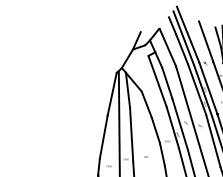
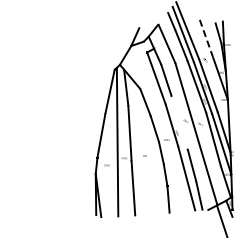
line: (205, 40) -> (205, 36), solid -> dashed
line: (180, 124) -> (179, 122), removed

